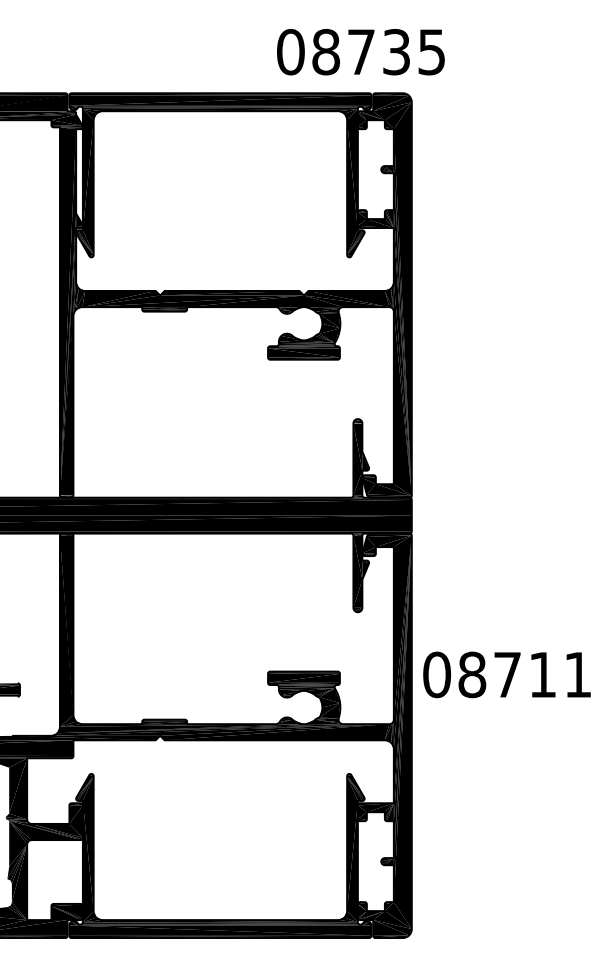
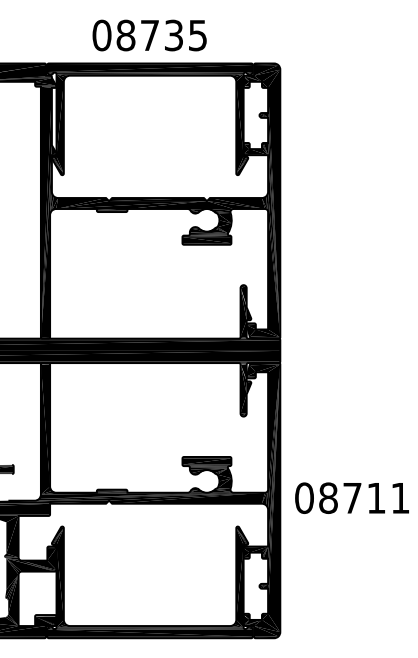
text: (360, 52) -> (149, 35), moved
text: (506, 673) -> (351, 497), moved

